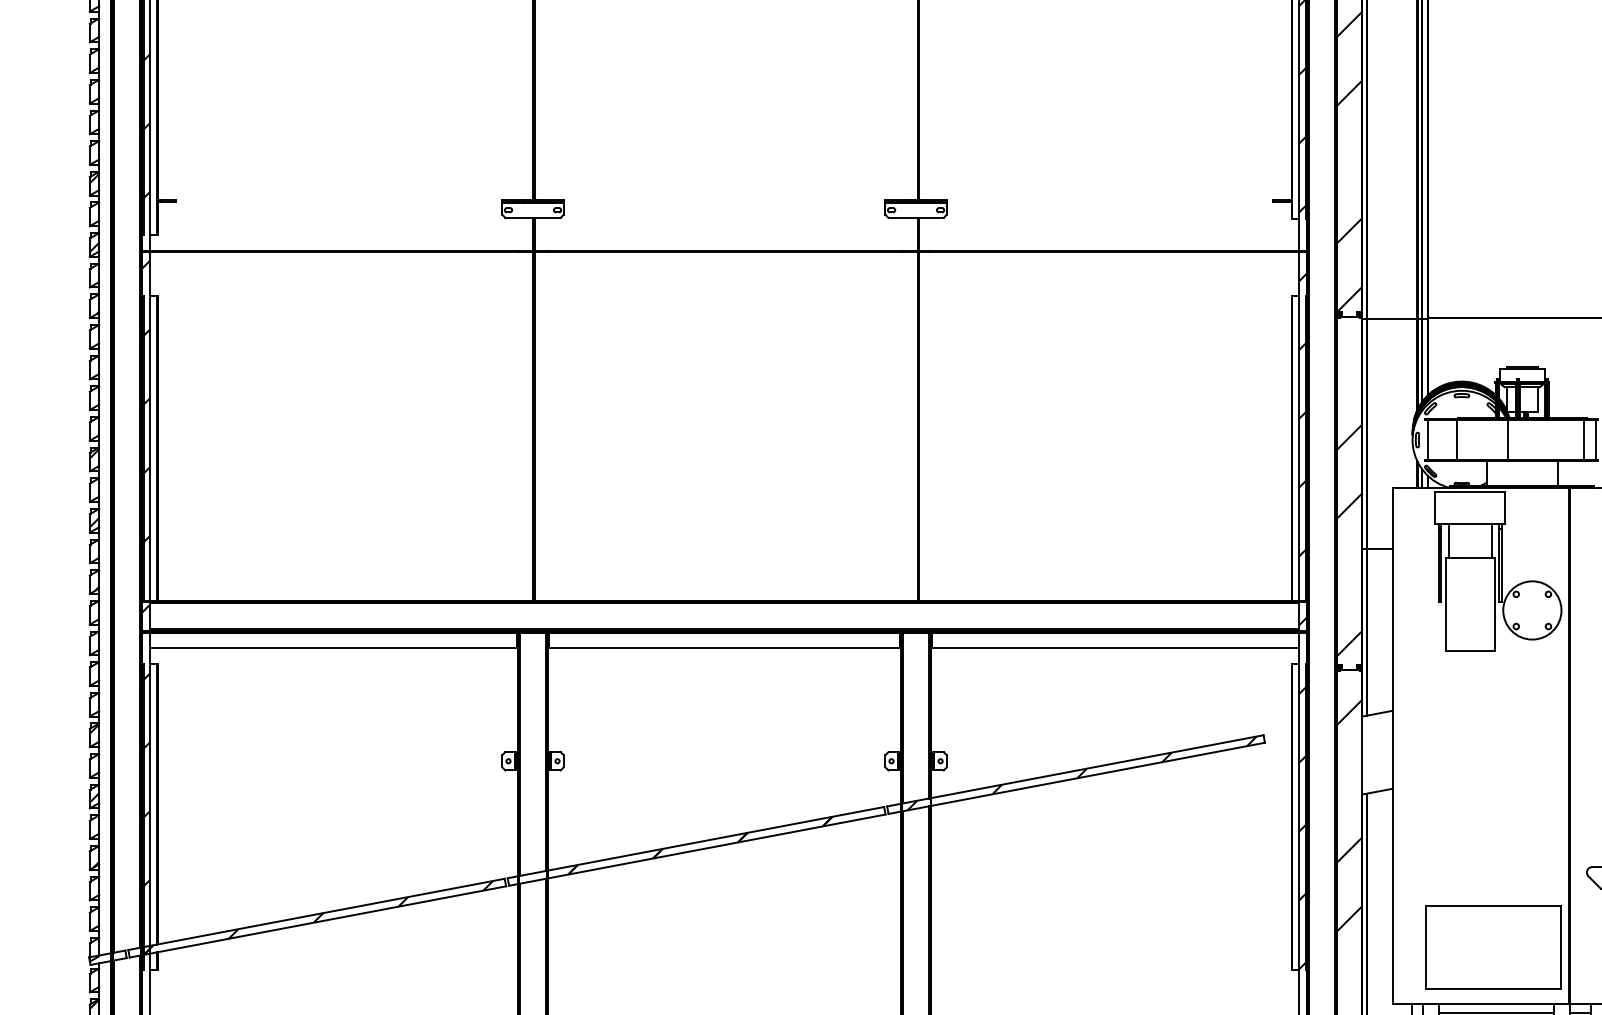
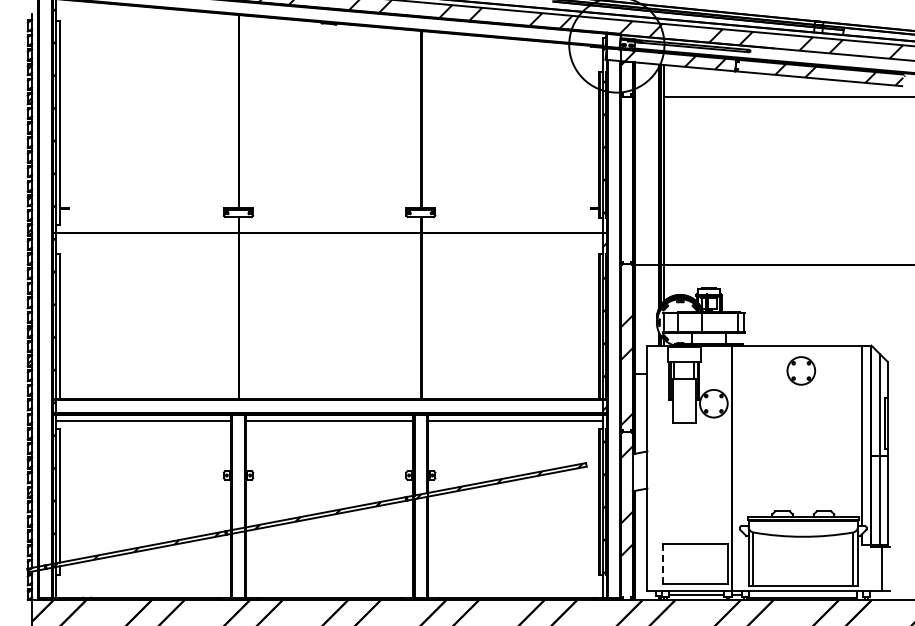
hatch: (1348, 162) -> (626, 190), removed
line: (1426, 946) -> (663, 563), solid -> dashed

